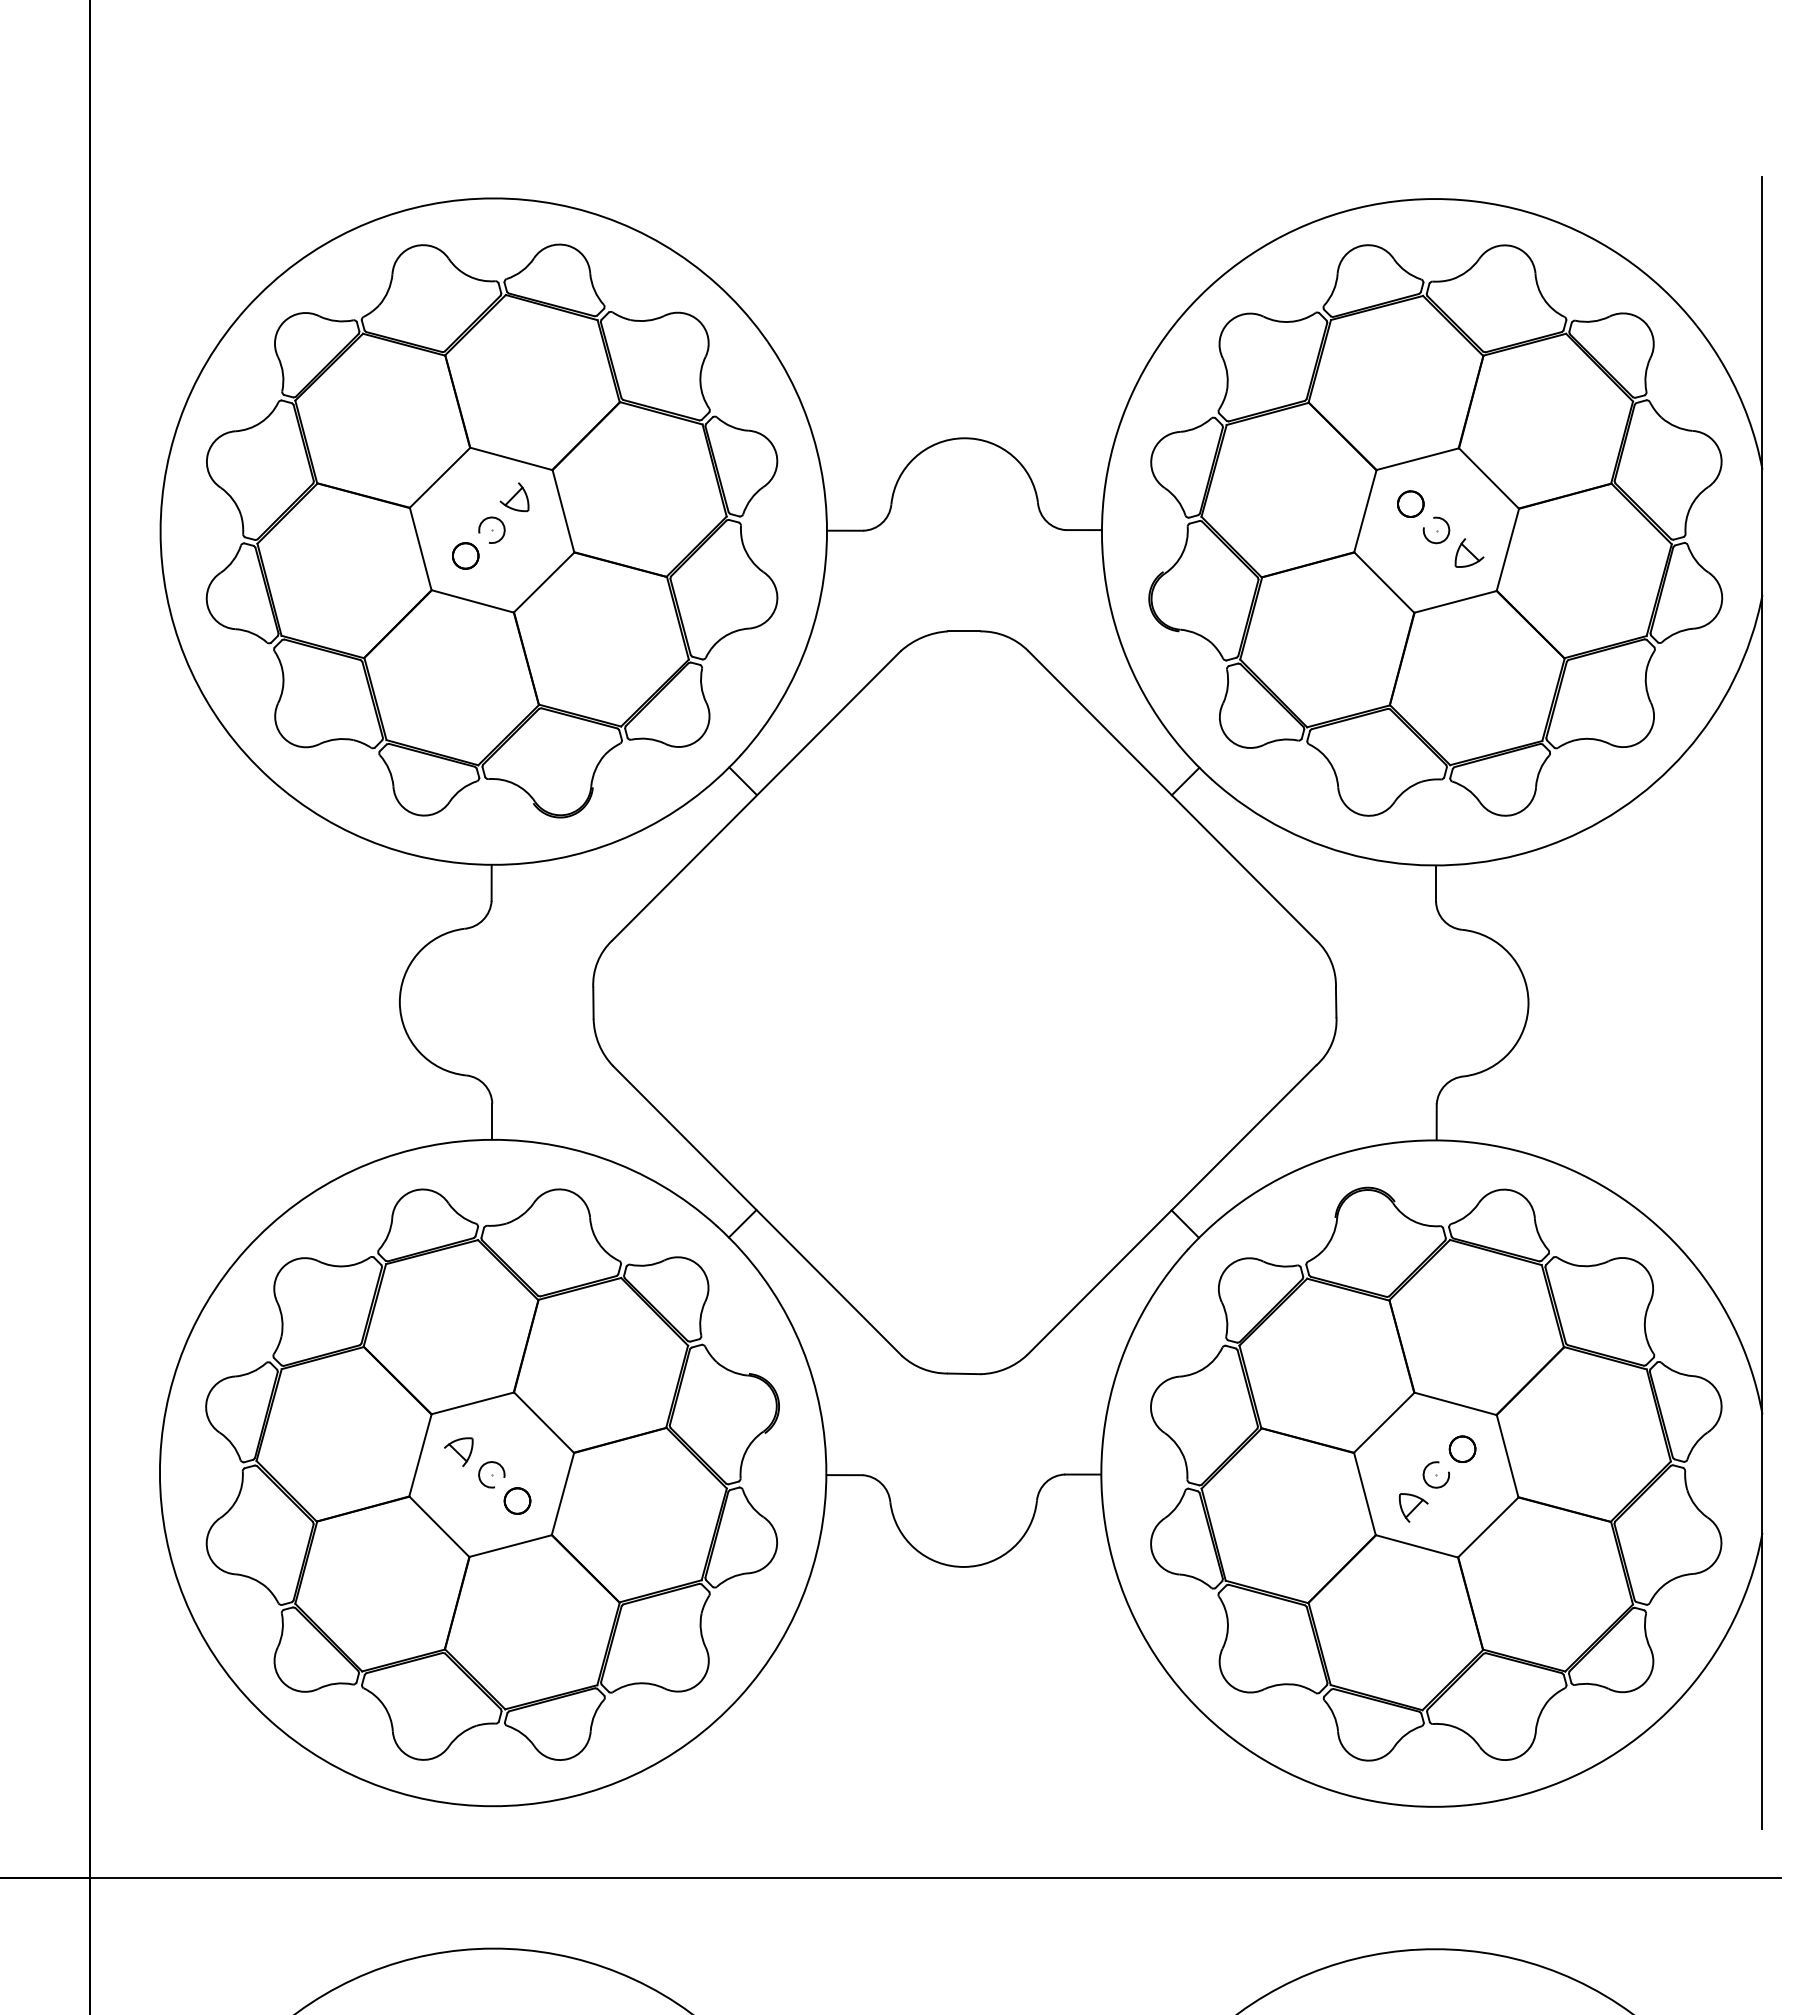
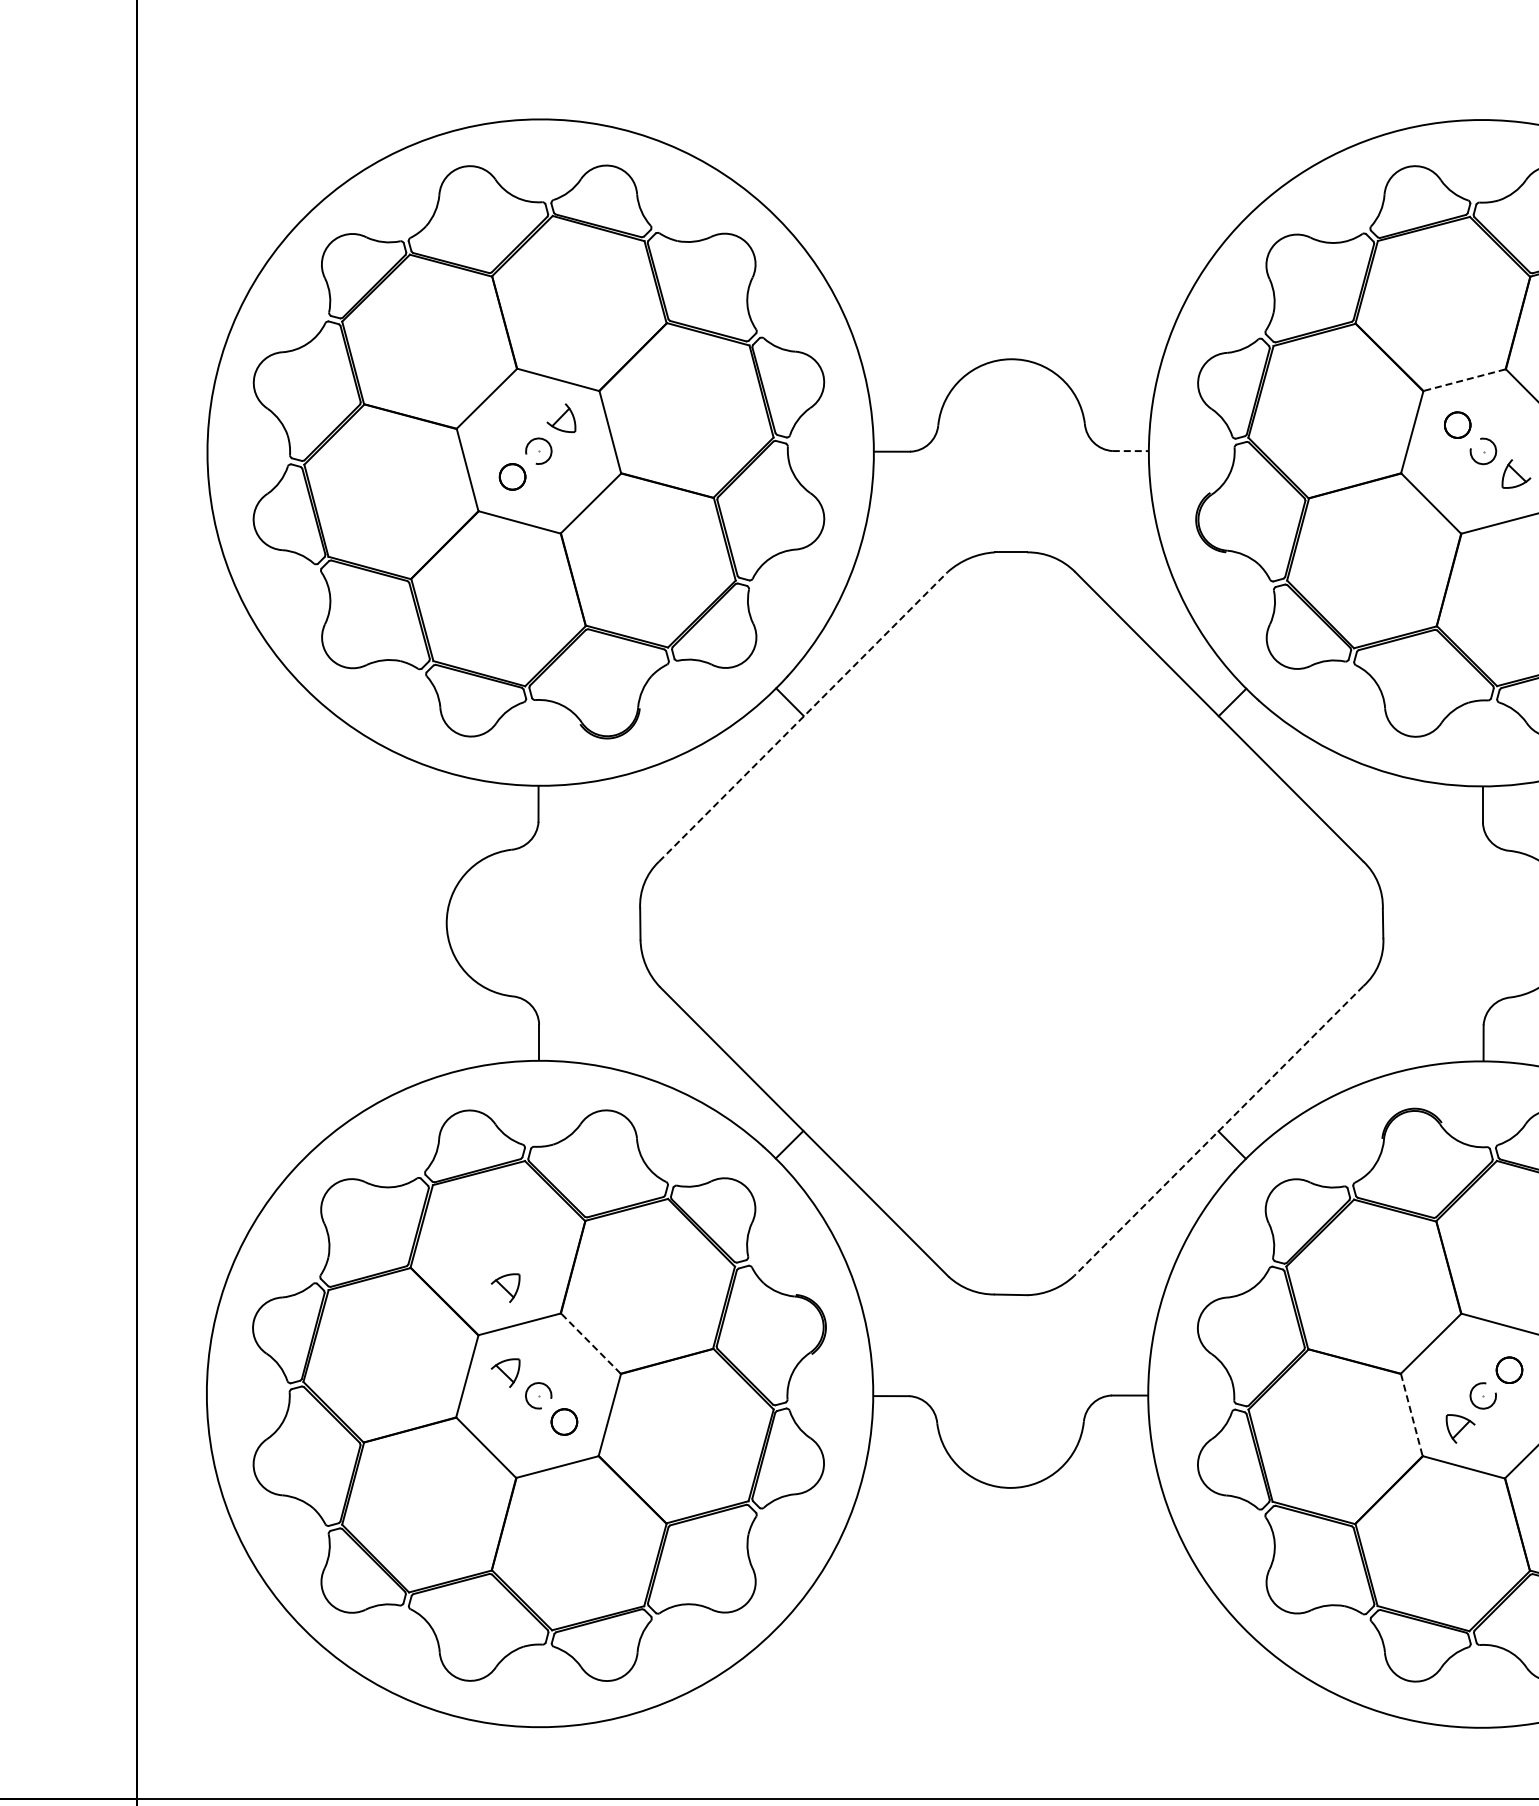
line: (1417, 459) -> (1464, 380), solid -> dashed
line: (1083, 530) -> (1130, 451), solid -> dashed
line: (756, 795) -> (803, 716), solid -> dashed
line: (1171, 1210) -> (1218, 1131), solid -> dashed
part: (458, 1366) -> (505, 1287), added
line: (543, 1422) -> (590, 1343), solid -> dashed
line: (1365, 1494) -> (1412, 1415), solid -> dashed

